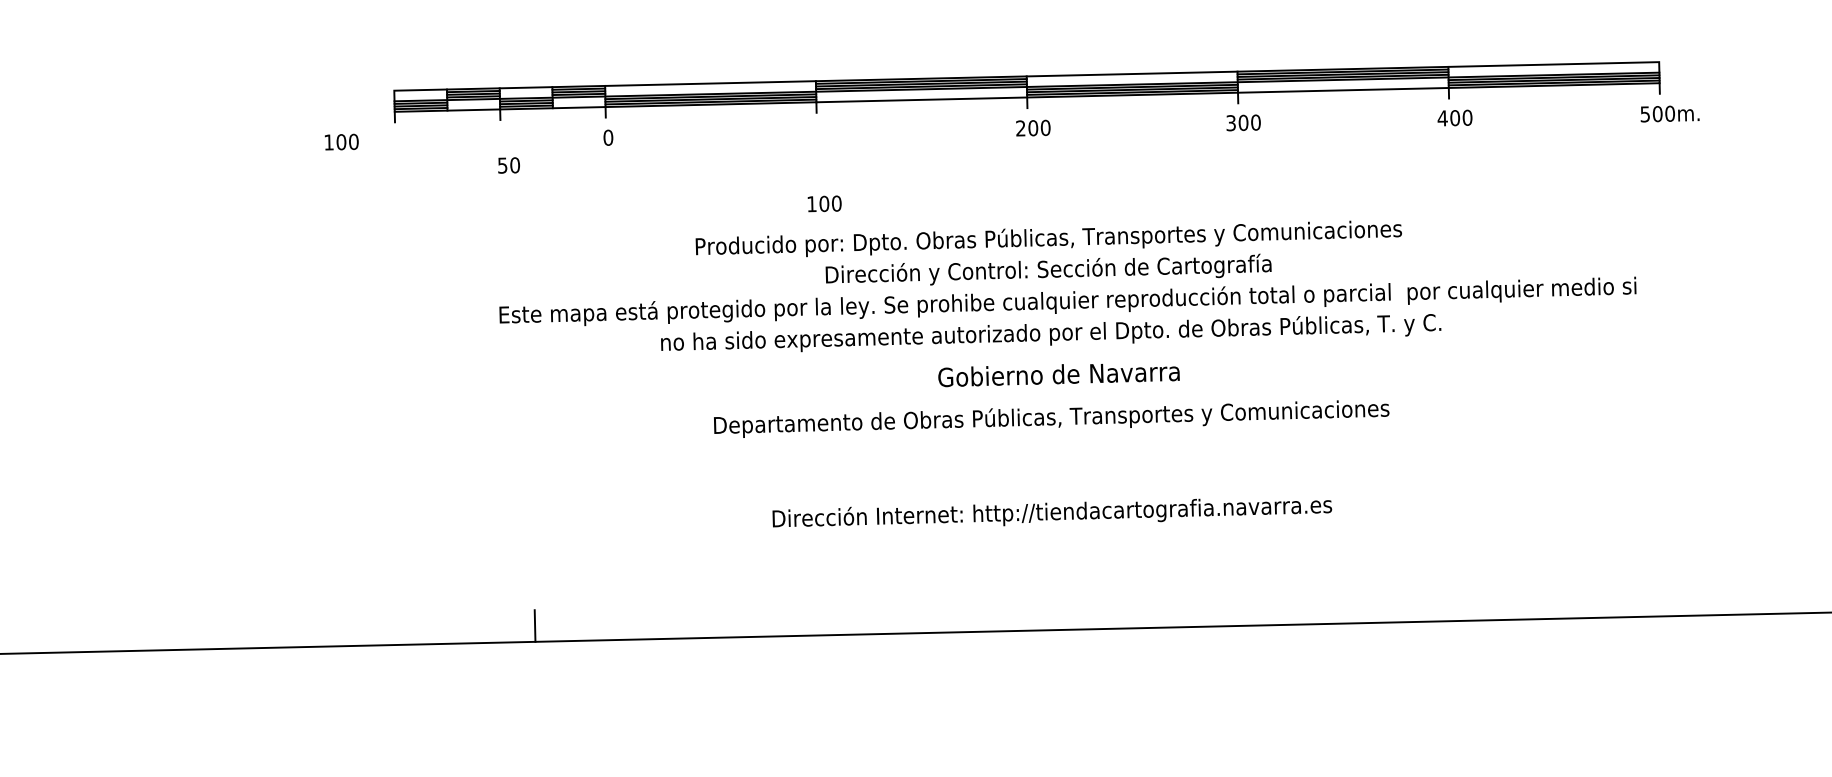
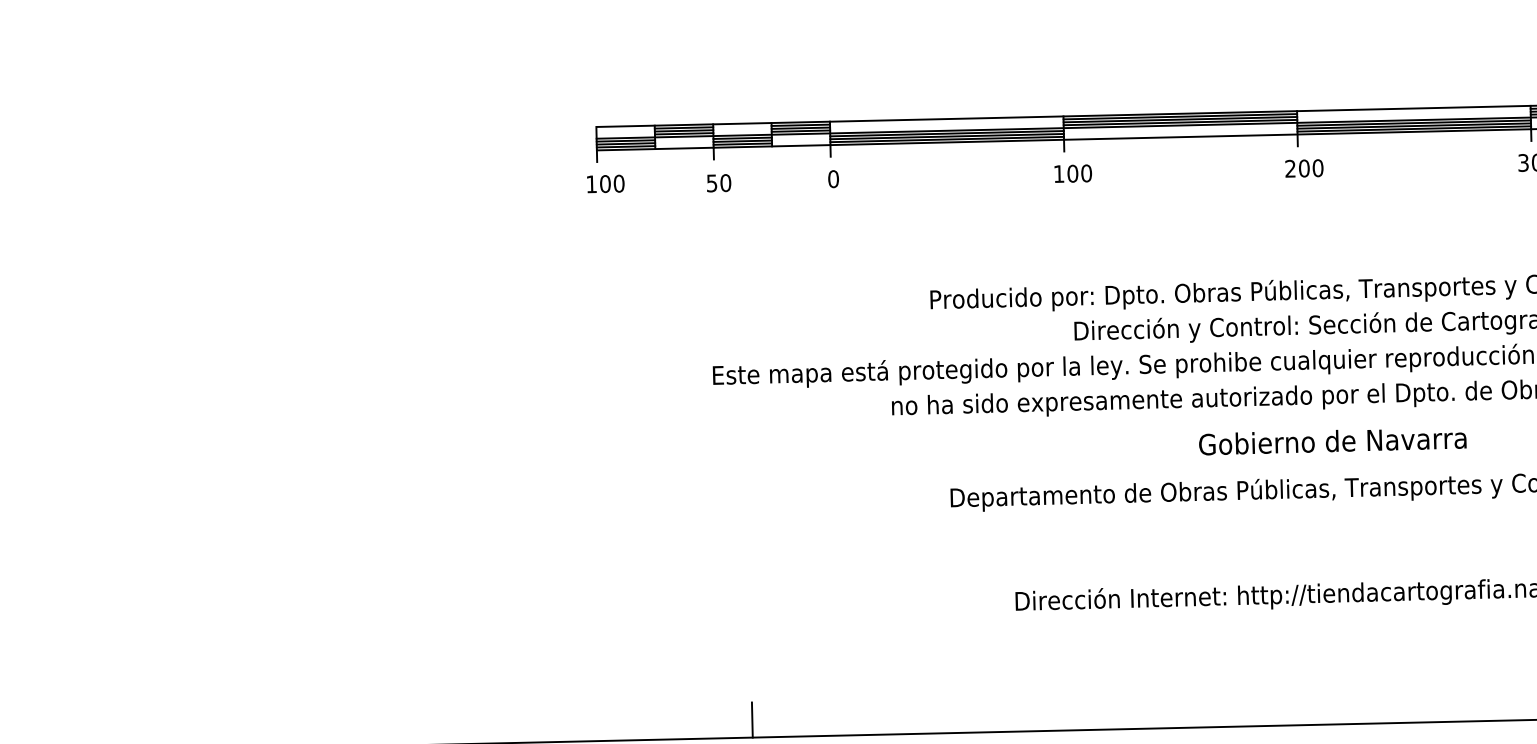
text: (341, 141) -> (605, 183), moved
text: (508, 165) -> (718, 183), moved
text: (824, 203) -> (1073, 173), moved

